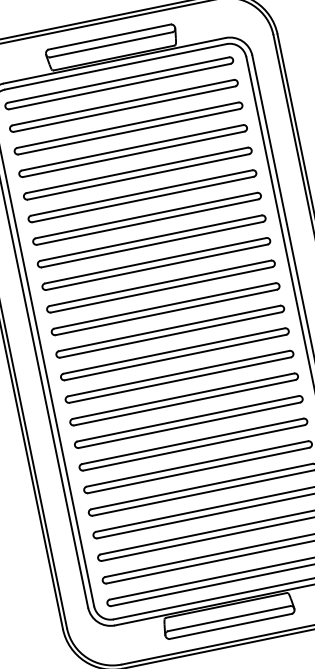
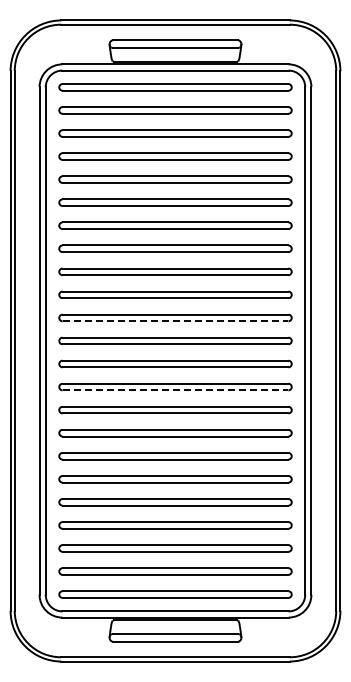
line: (166, 312) -> (175, 321), solid -> dashed
line: (180, 380) -> (175, 390), solid -> dashed

